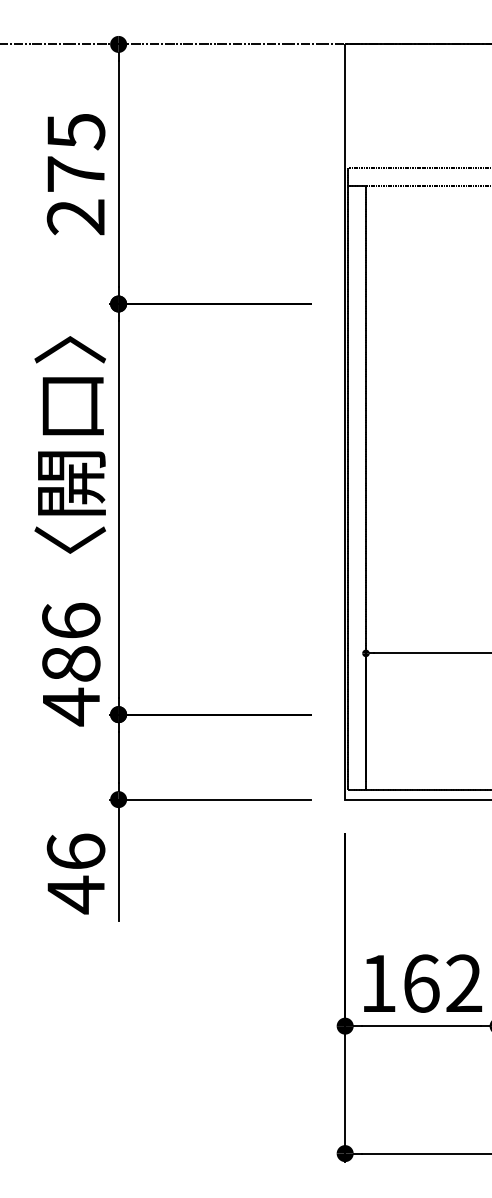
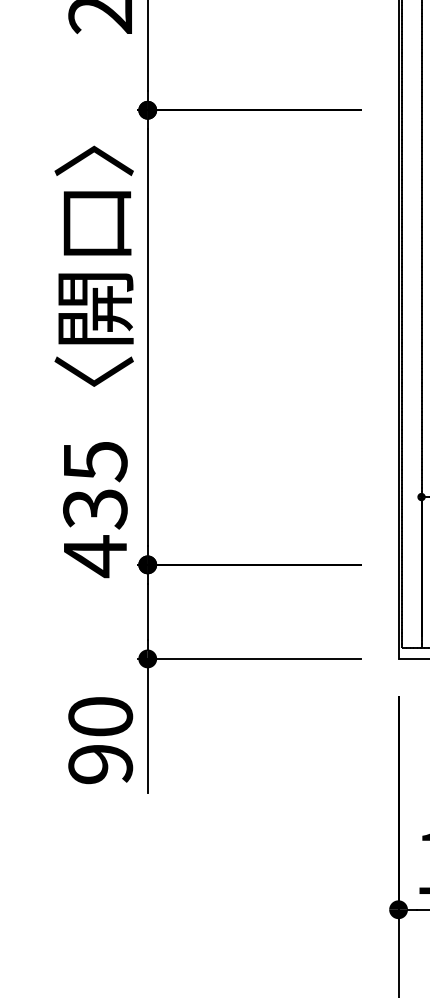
text: (71, 642) -> (95, 484), 486 -> 435
text: (75, 873) -> (99, 740), 46 -> 90

